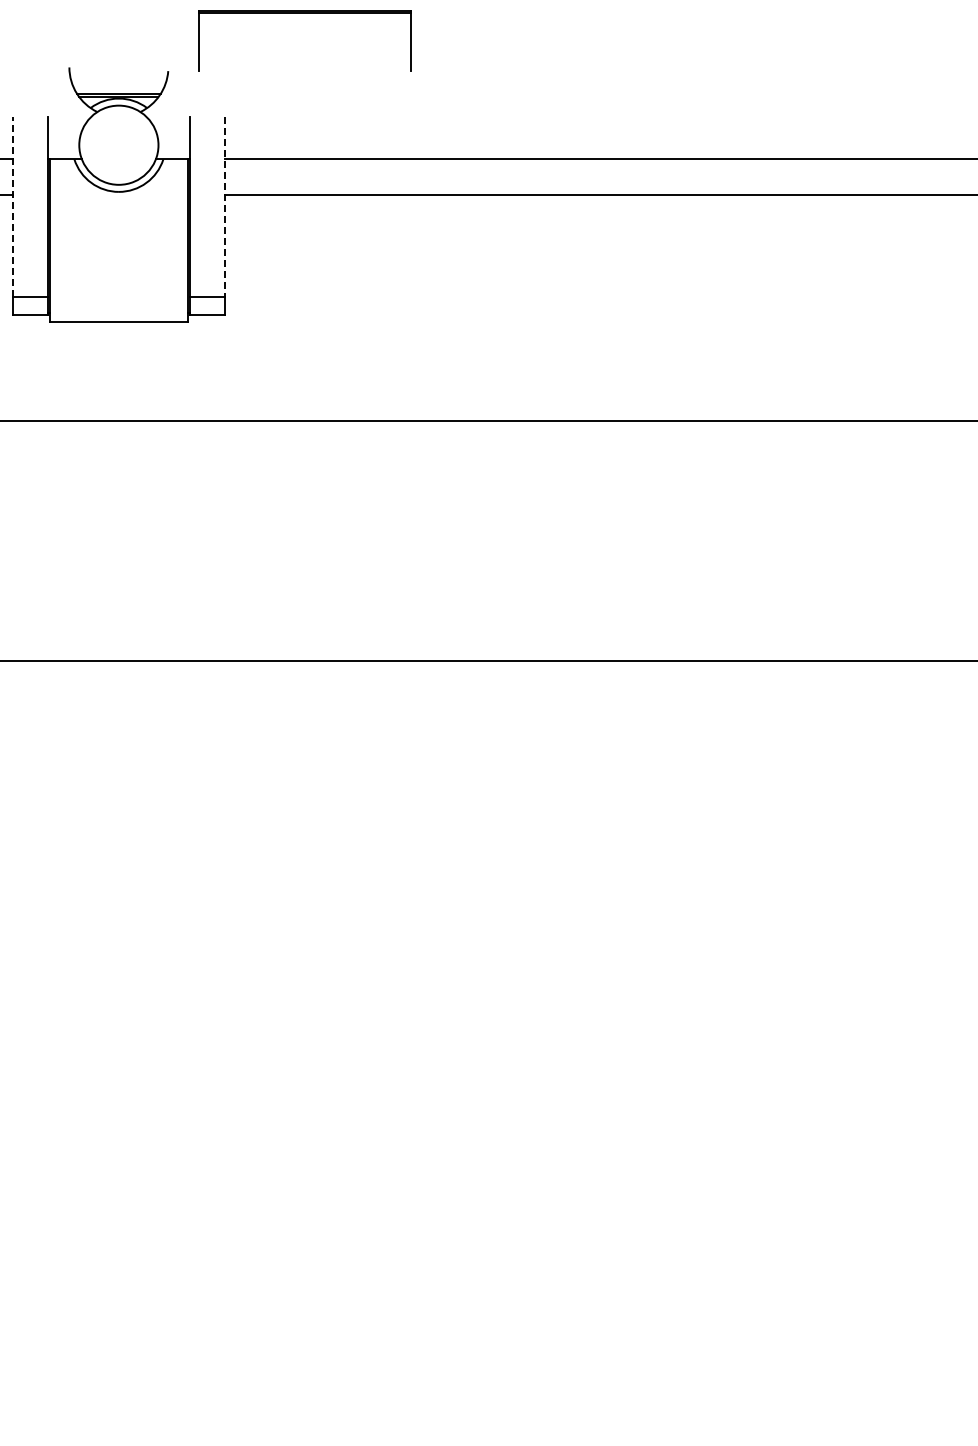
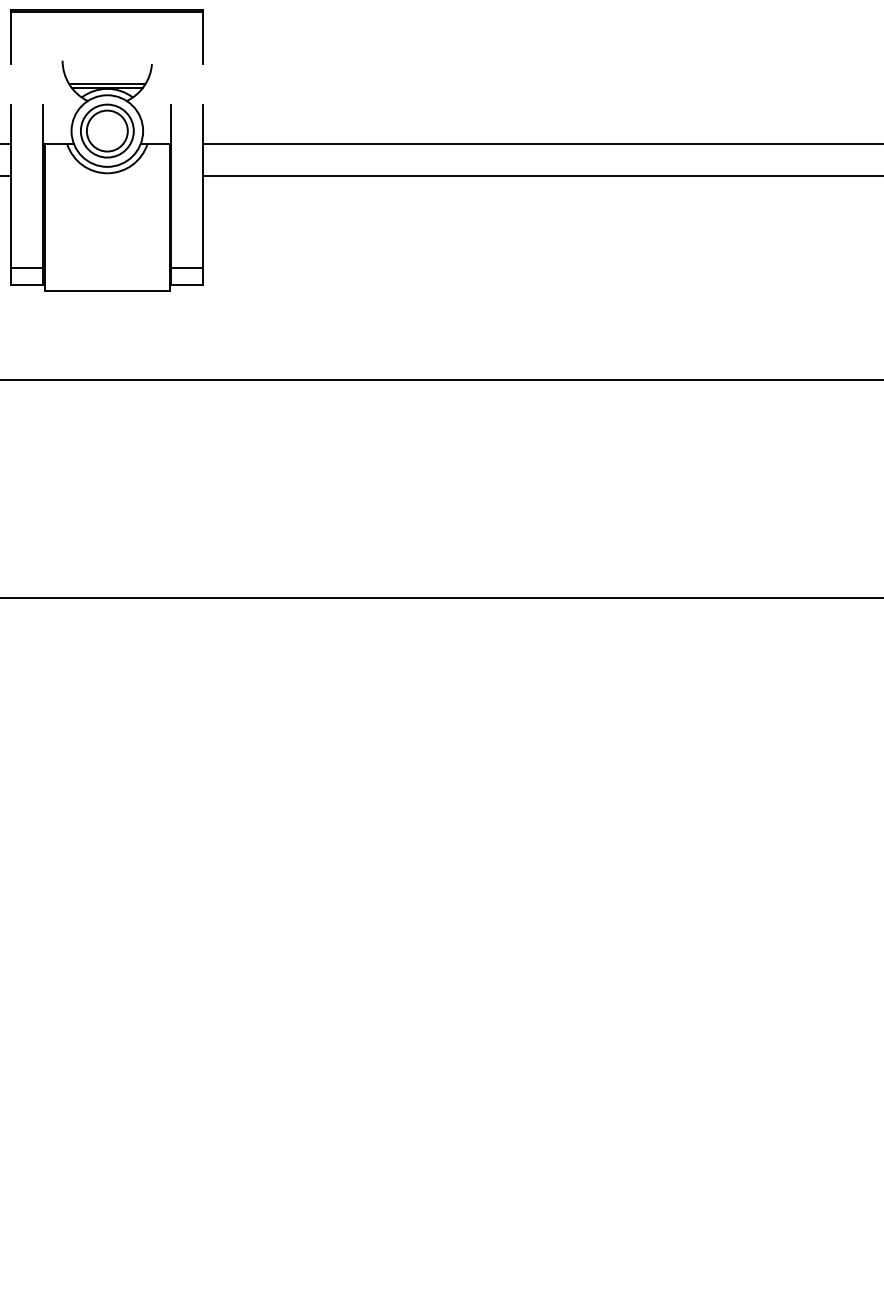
part: (304, 13) -> (106, 11), moved
part: (118, 145) -> (106, 131), added
line: (12, 206) -> (11, 186), dashed -> solid
line: (224, 207) -> (202, 187), dashed -> solid

